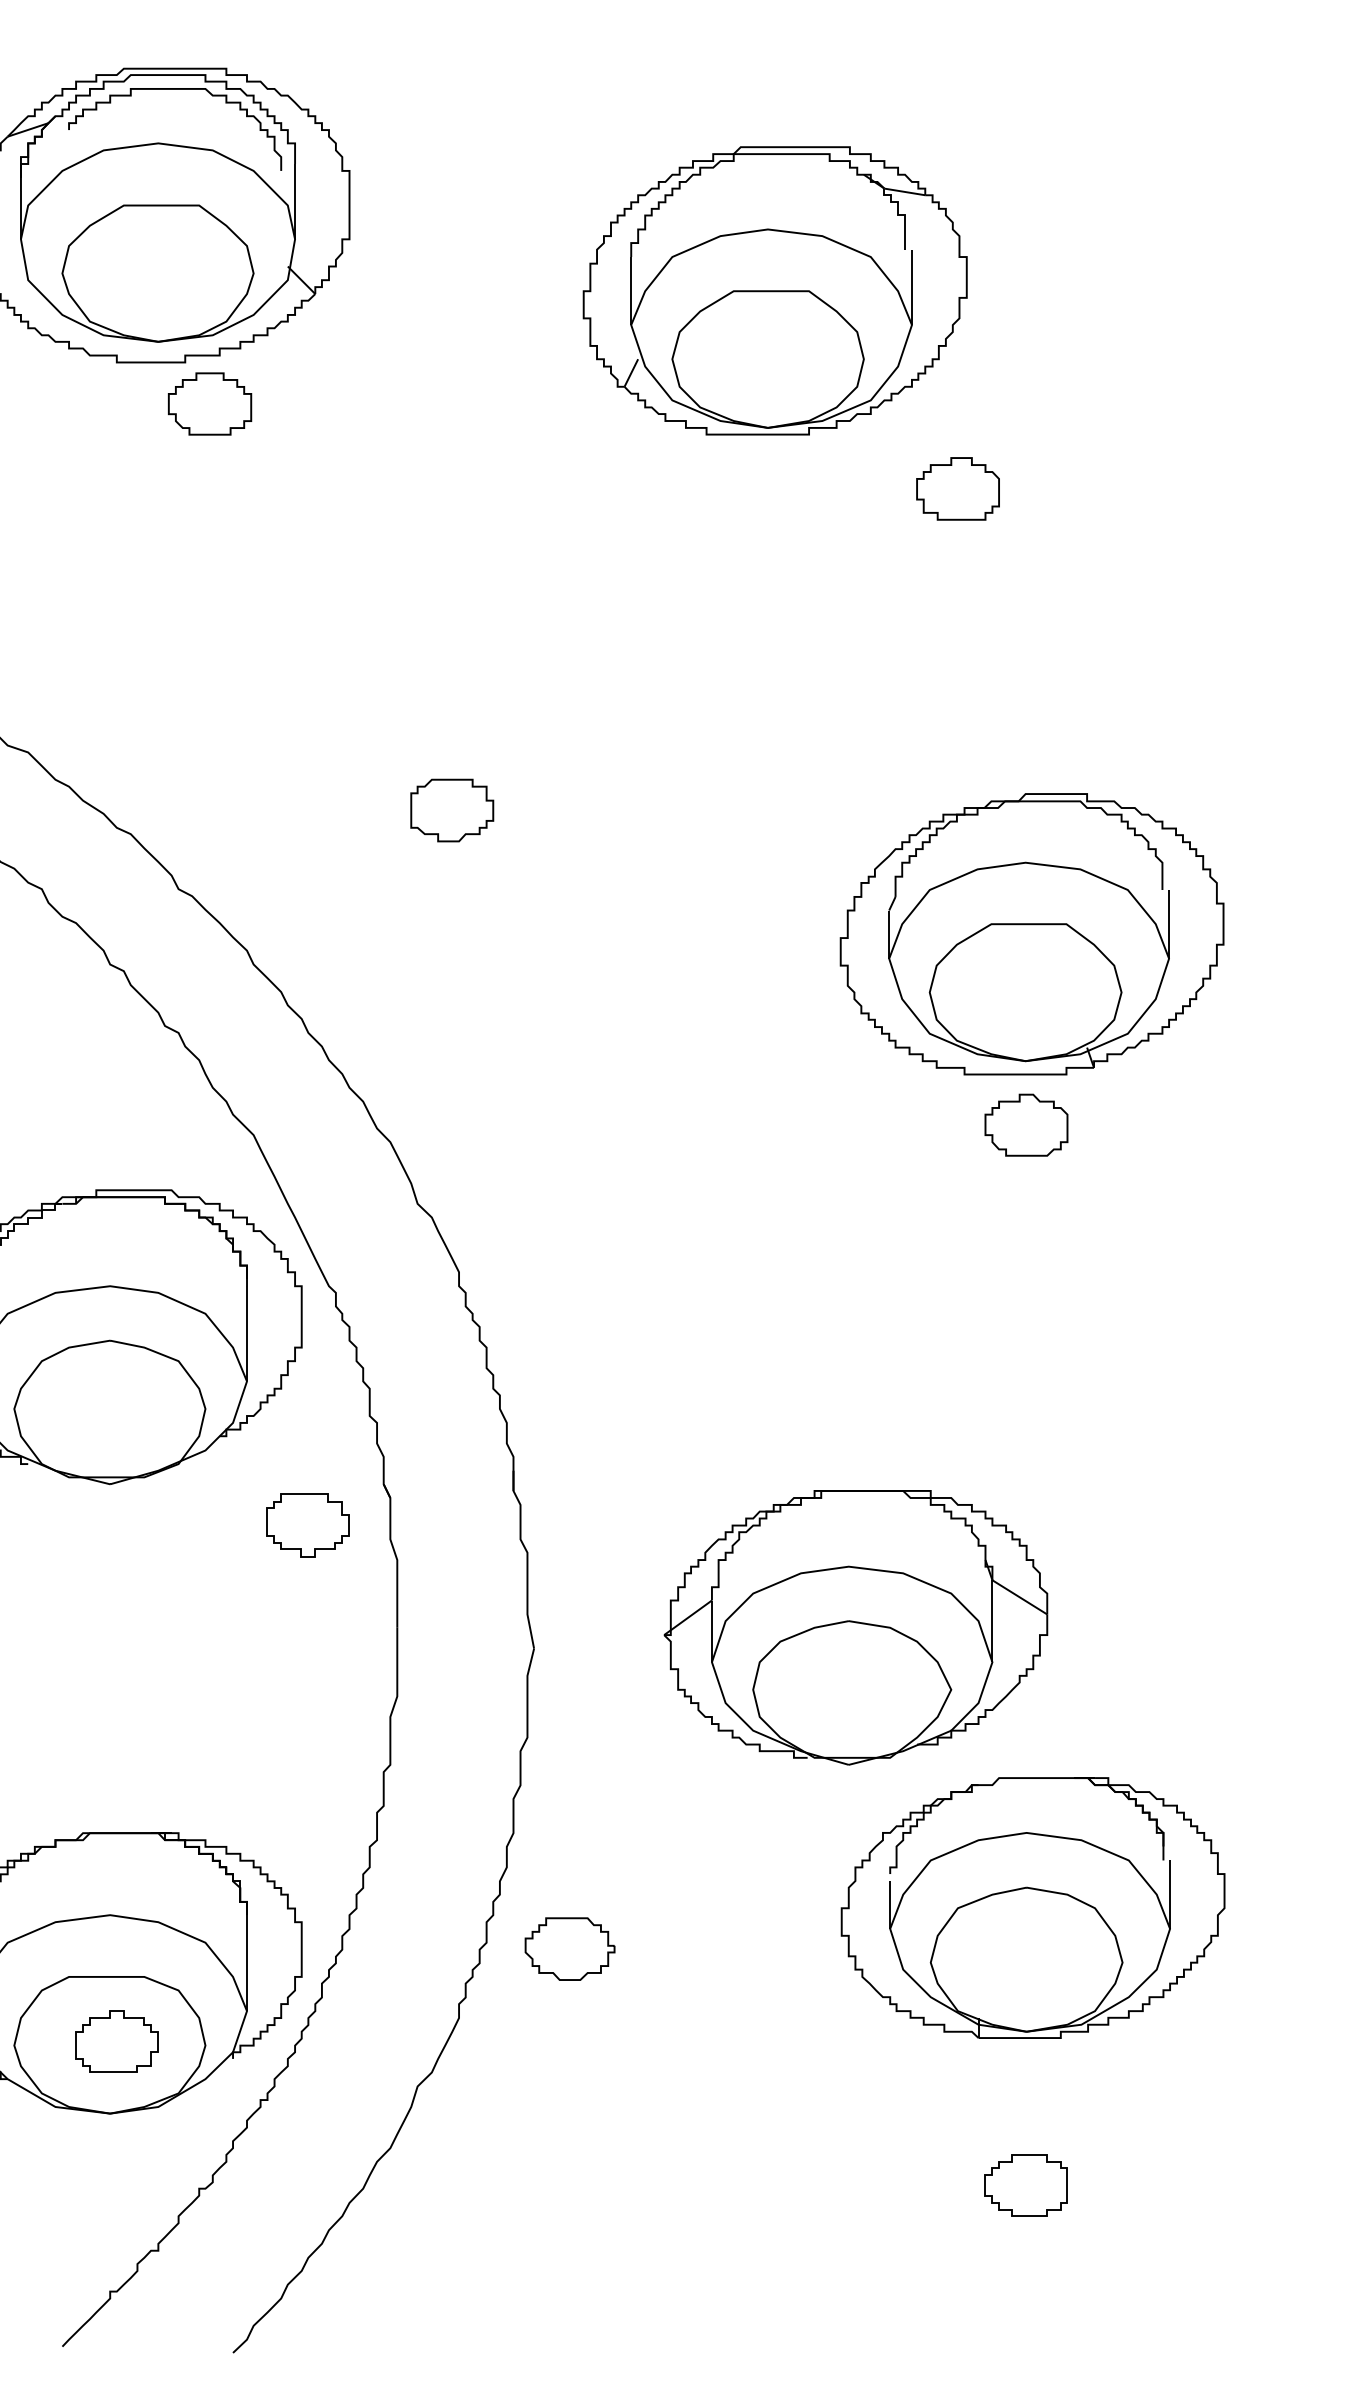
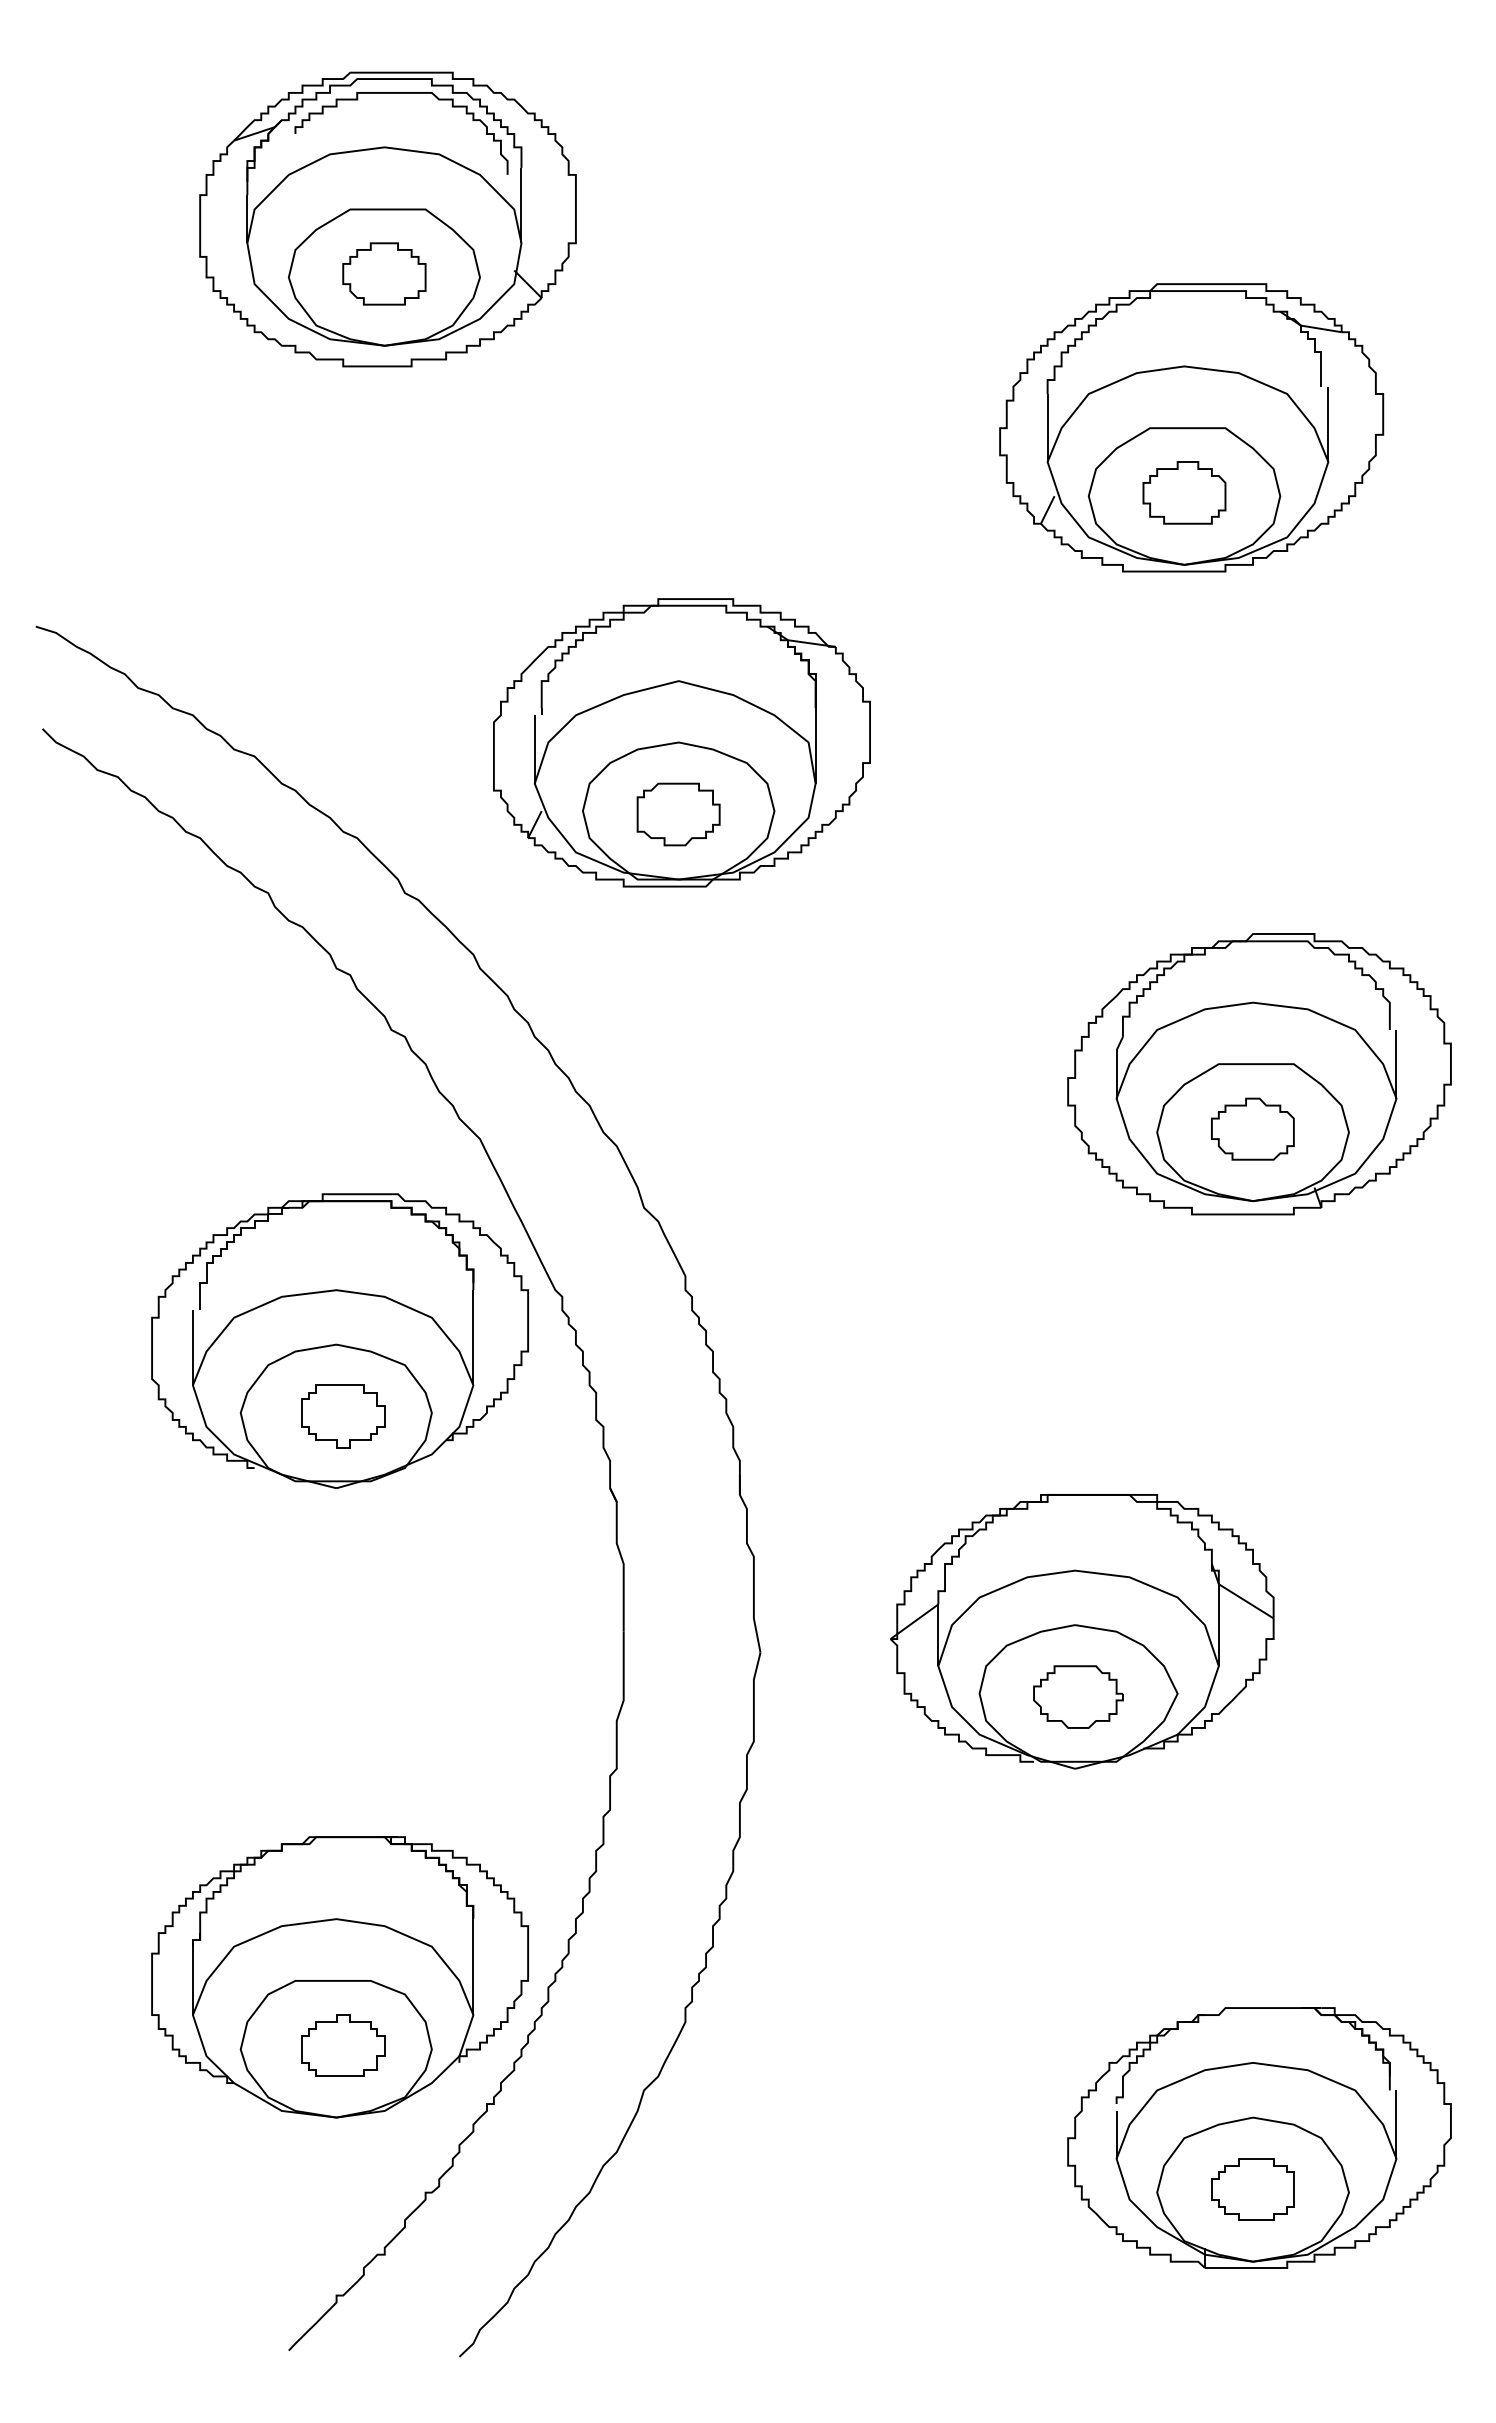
part: (775, 290) -> (1191, 427), moved
part: (210, 403) -> (384, 273), moved
part: (455, 738) -> (681, 742), added
part: (1032, 934) -> (1259, 1074), moved
part: (308, 1525) -> (343, 1416), moved
part: (1033, 1907) -> (1259, 2137), moved
part: (570, 1948) -> (1078, 1696), moved

